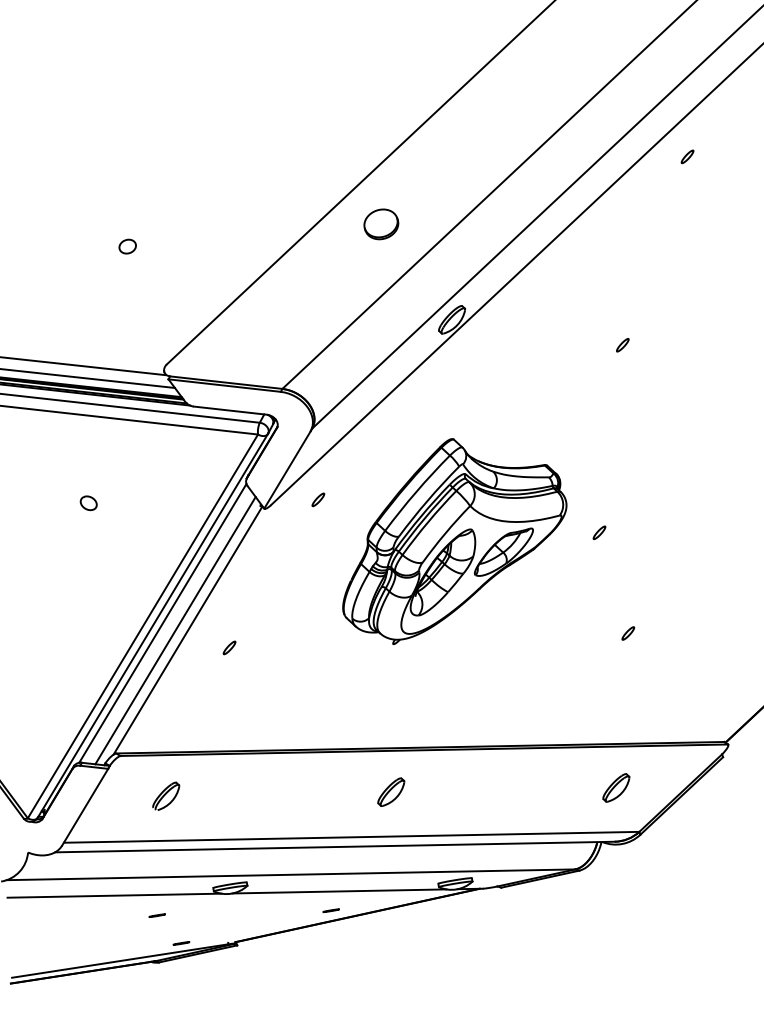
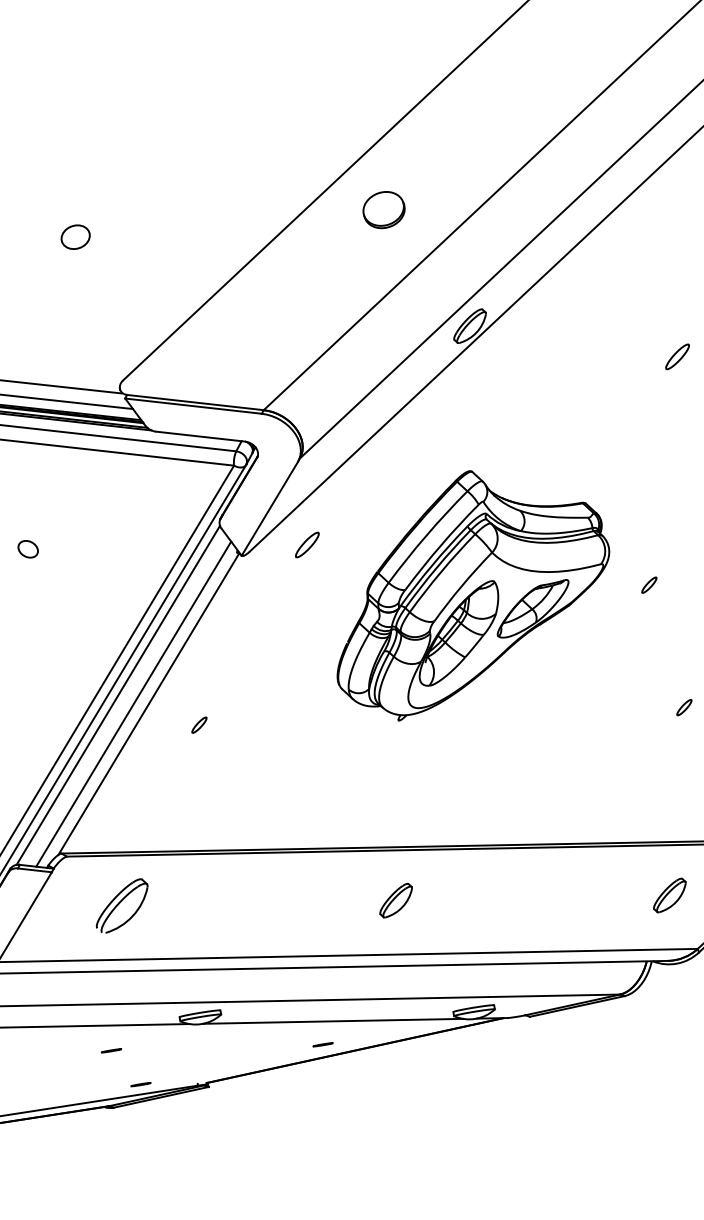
part: (127, 246) -> (75, 236), size x1.4
part: (622, 345) -> (677, 357), size x1.6
part: (318, 499) -> (307, 544), size x1.6
part: (166, 795) -> (122, 904), size x1.6

